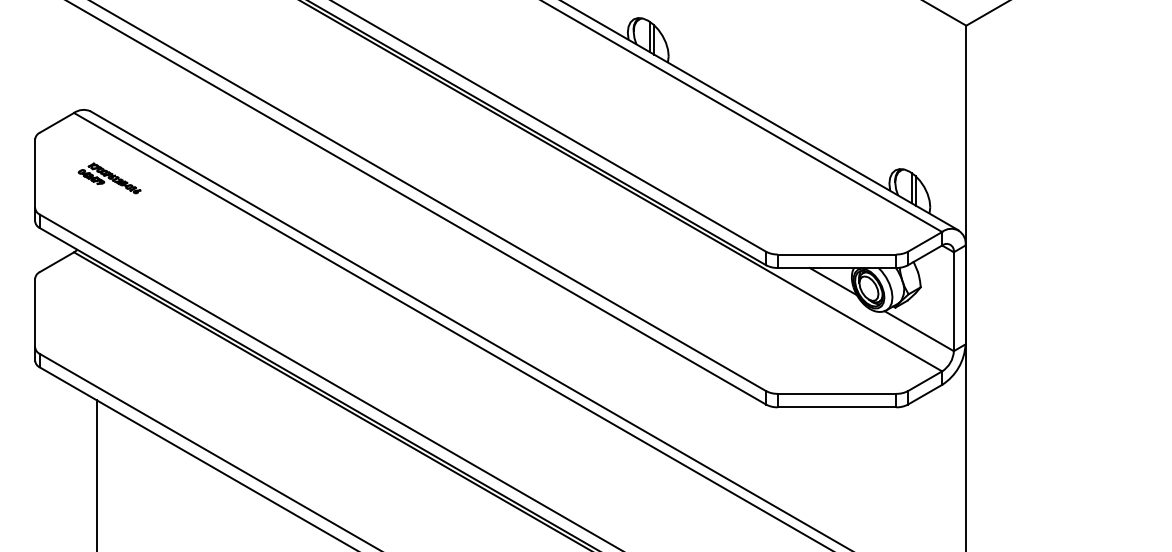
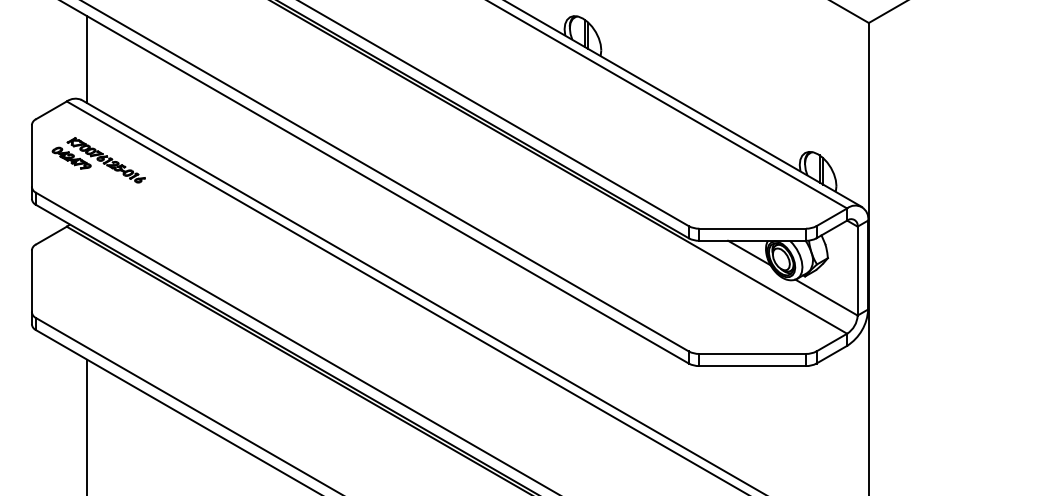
line: (96, 66) -> (86, 59), added
part: (109, 178) -> (98, 160), size x1.67

